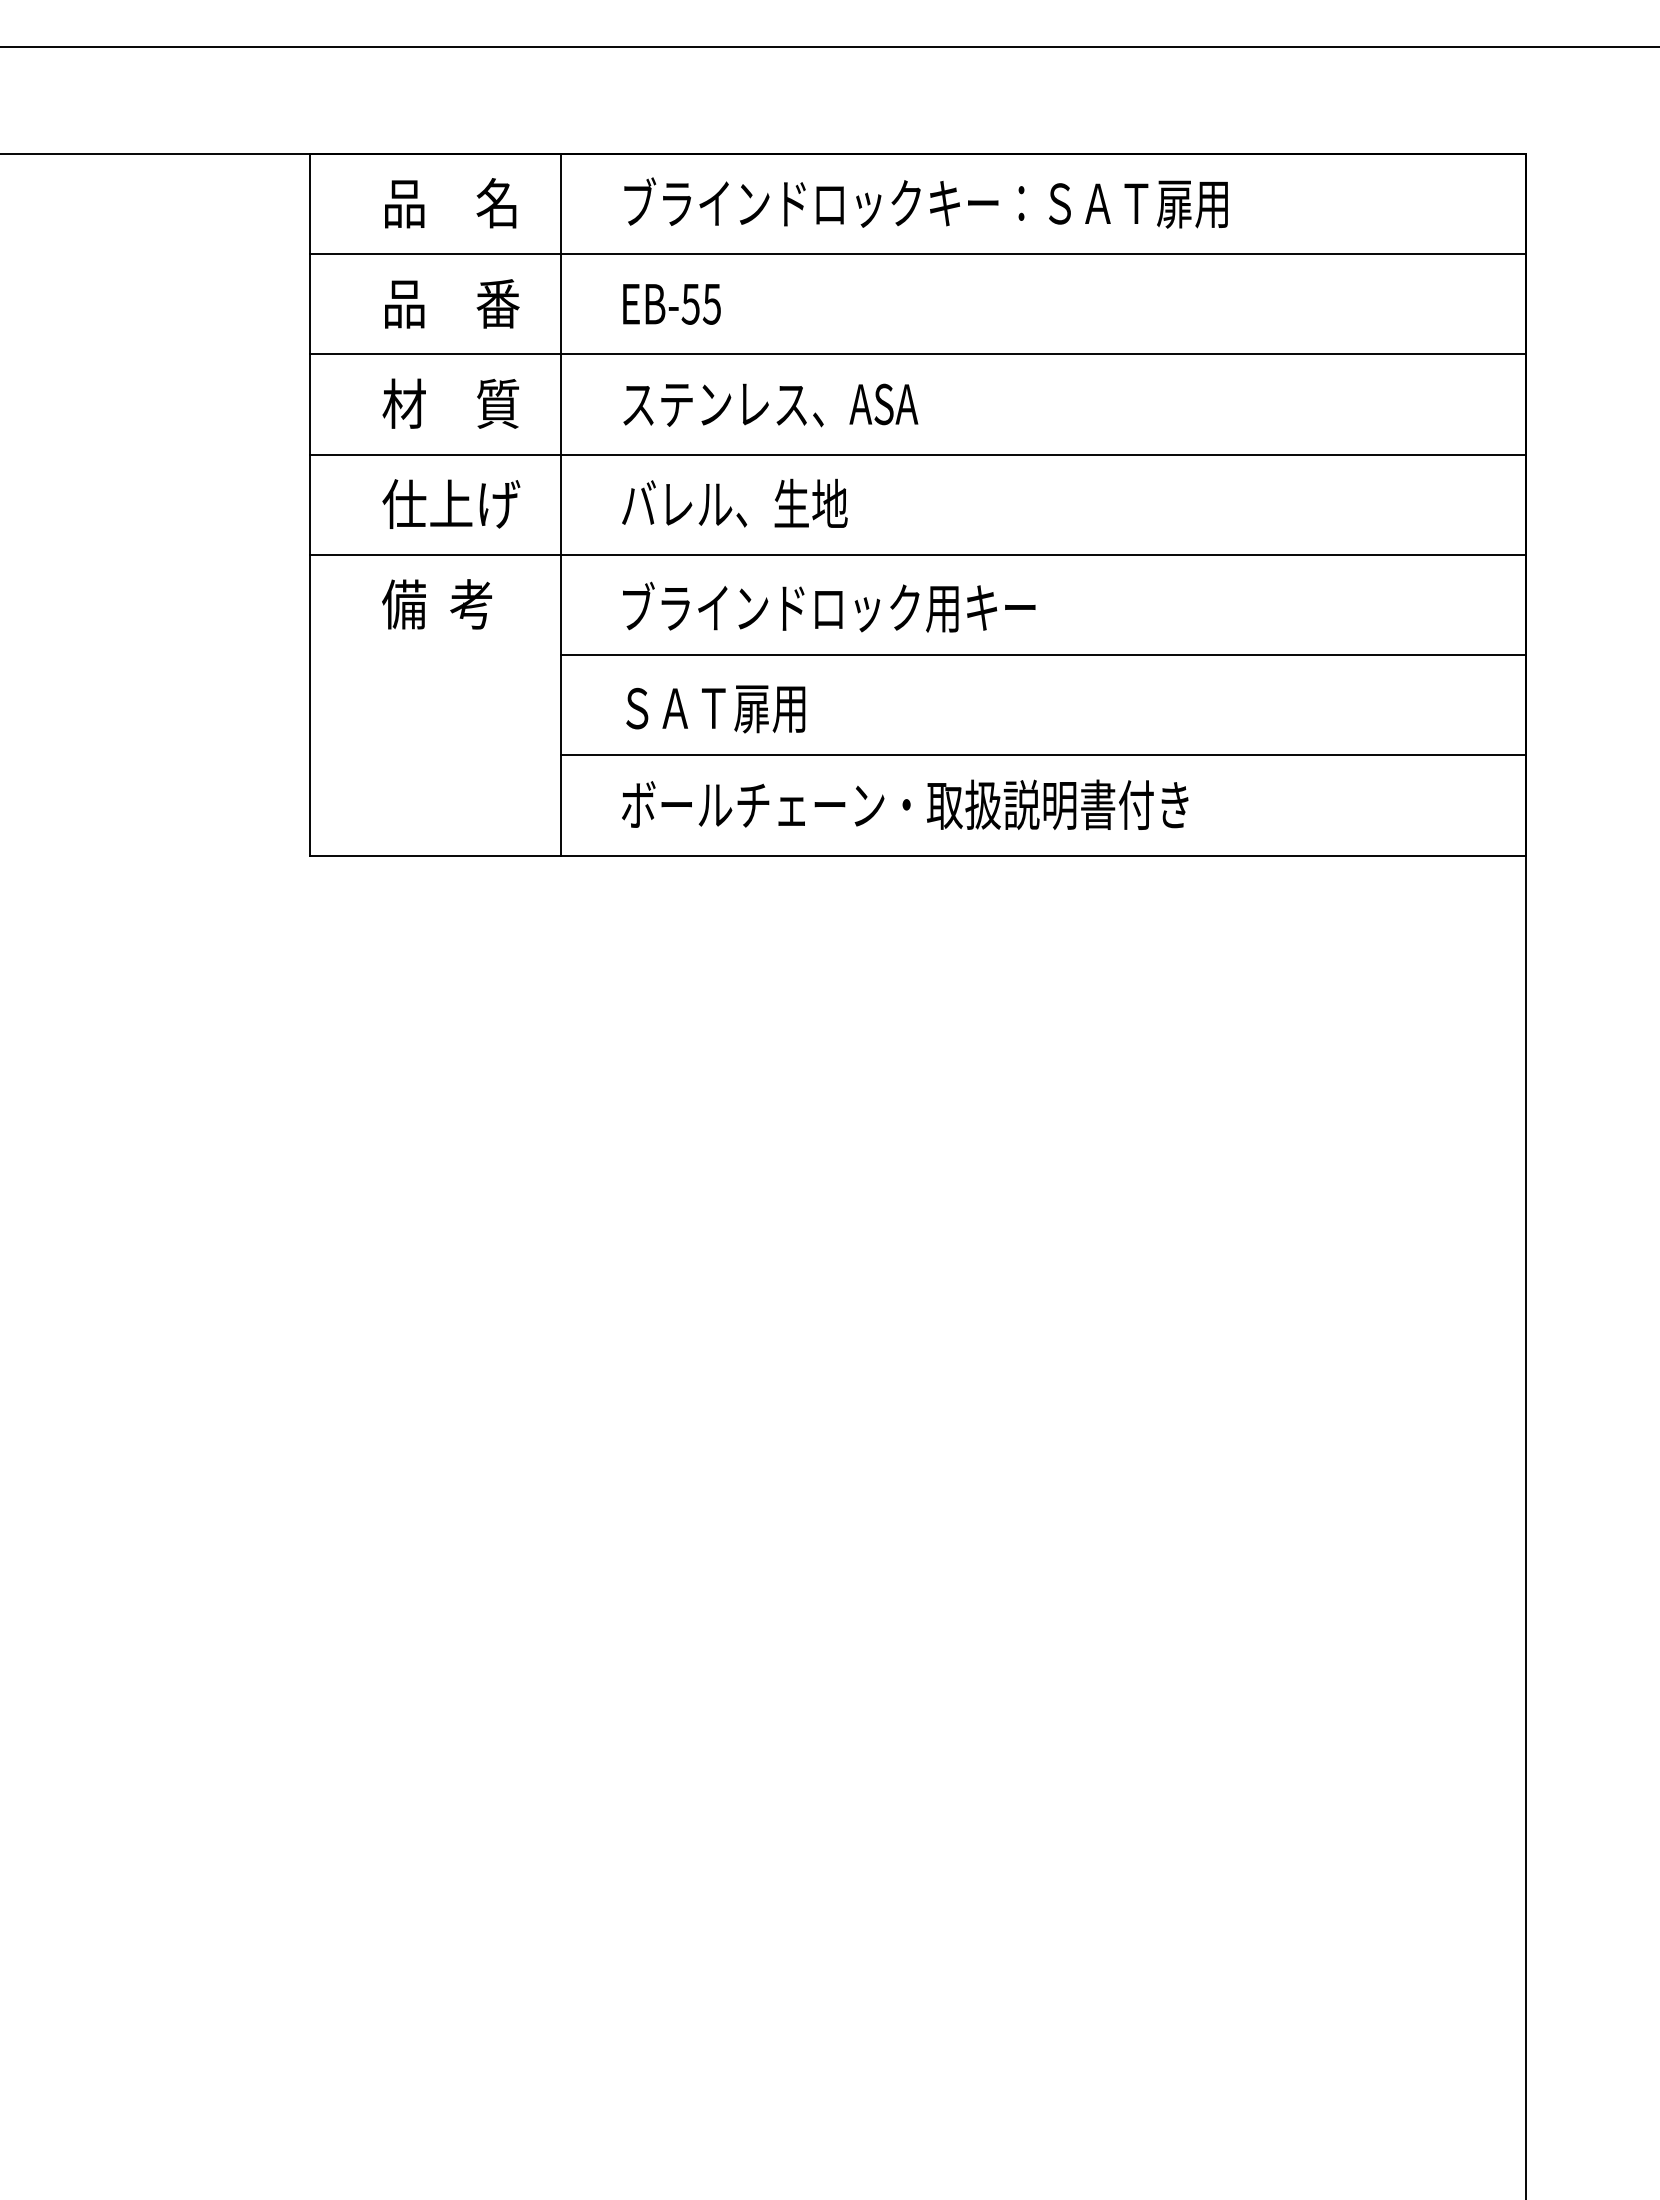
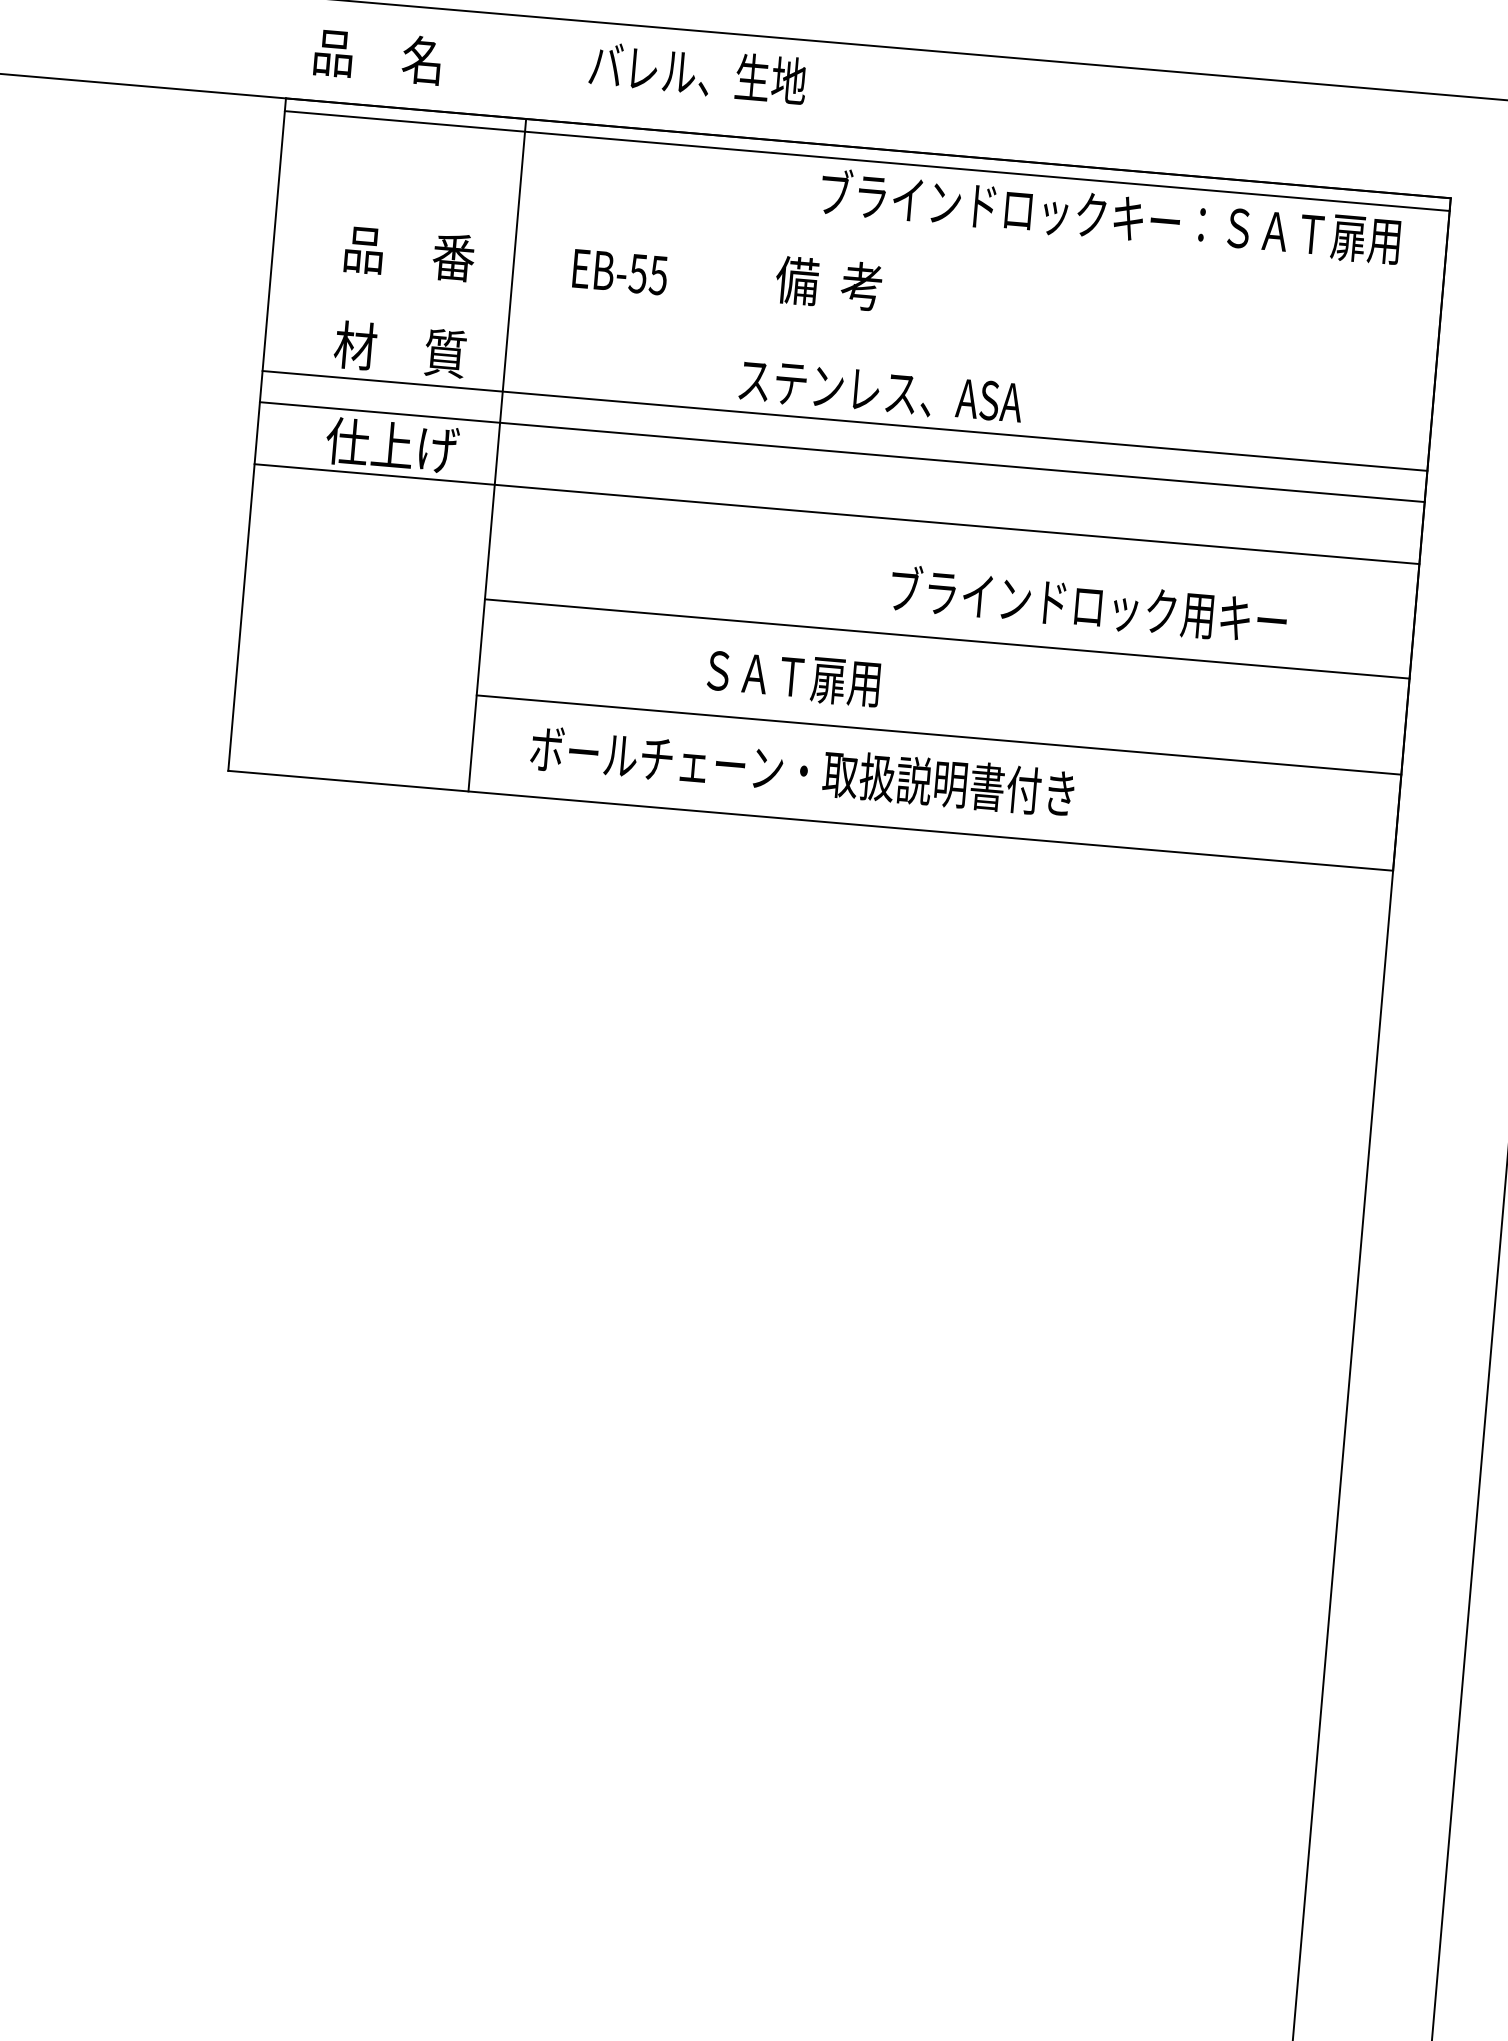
text: (925, 202) -> (1110, 216), moved
text: (450, 203) -> (377, 56), moved
line: (917, 254) -> (866, 161), moved
line: (917, 354) -> (844, 421), moved
text: (770, 405) -> (880, 392), moved
line: (917, 454) -> (836, 513), moved
text: (734, 502) -> (697, 71), moved
line: (917, 554) -> (841, 451), moved
text: (436, 604) -> (828, 283), moved
text: (829, 606) -> (1089, 604), moved
text: (715, 709) -> (793, 678), moved

